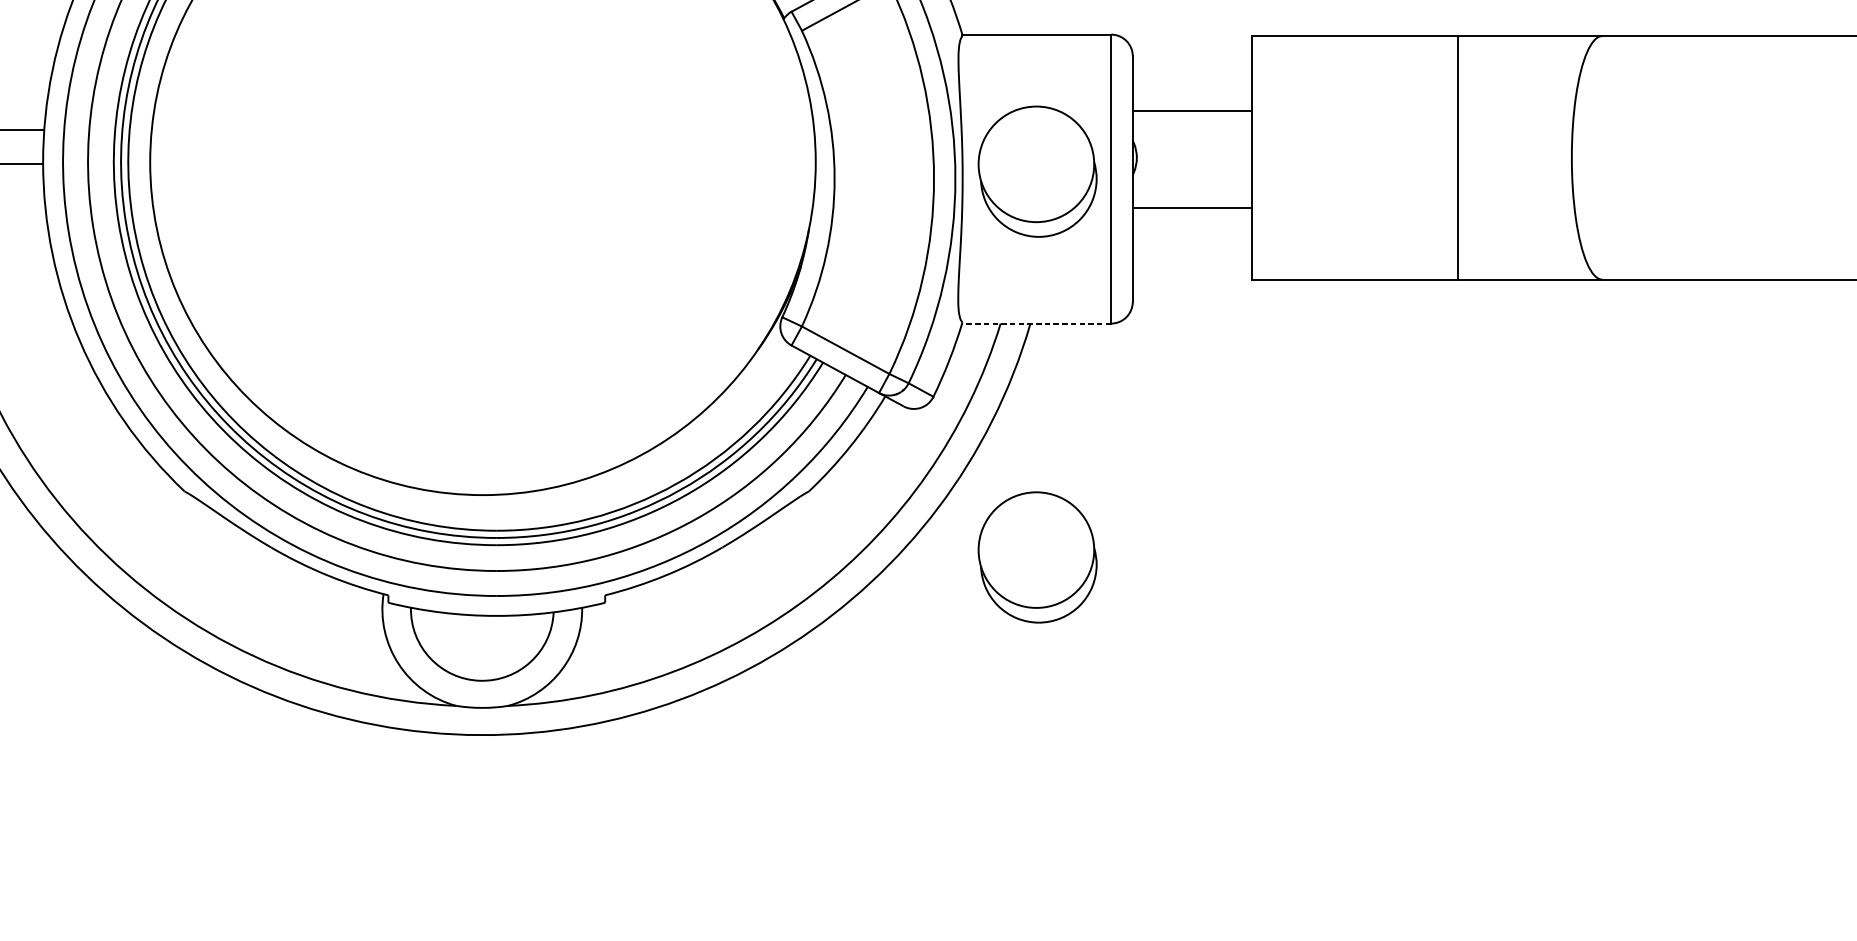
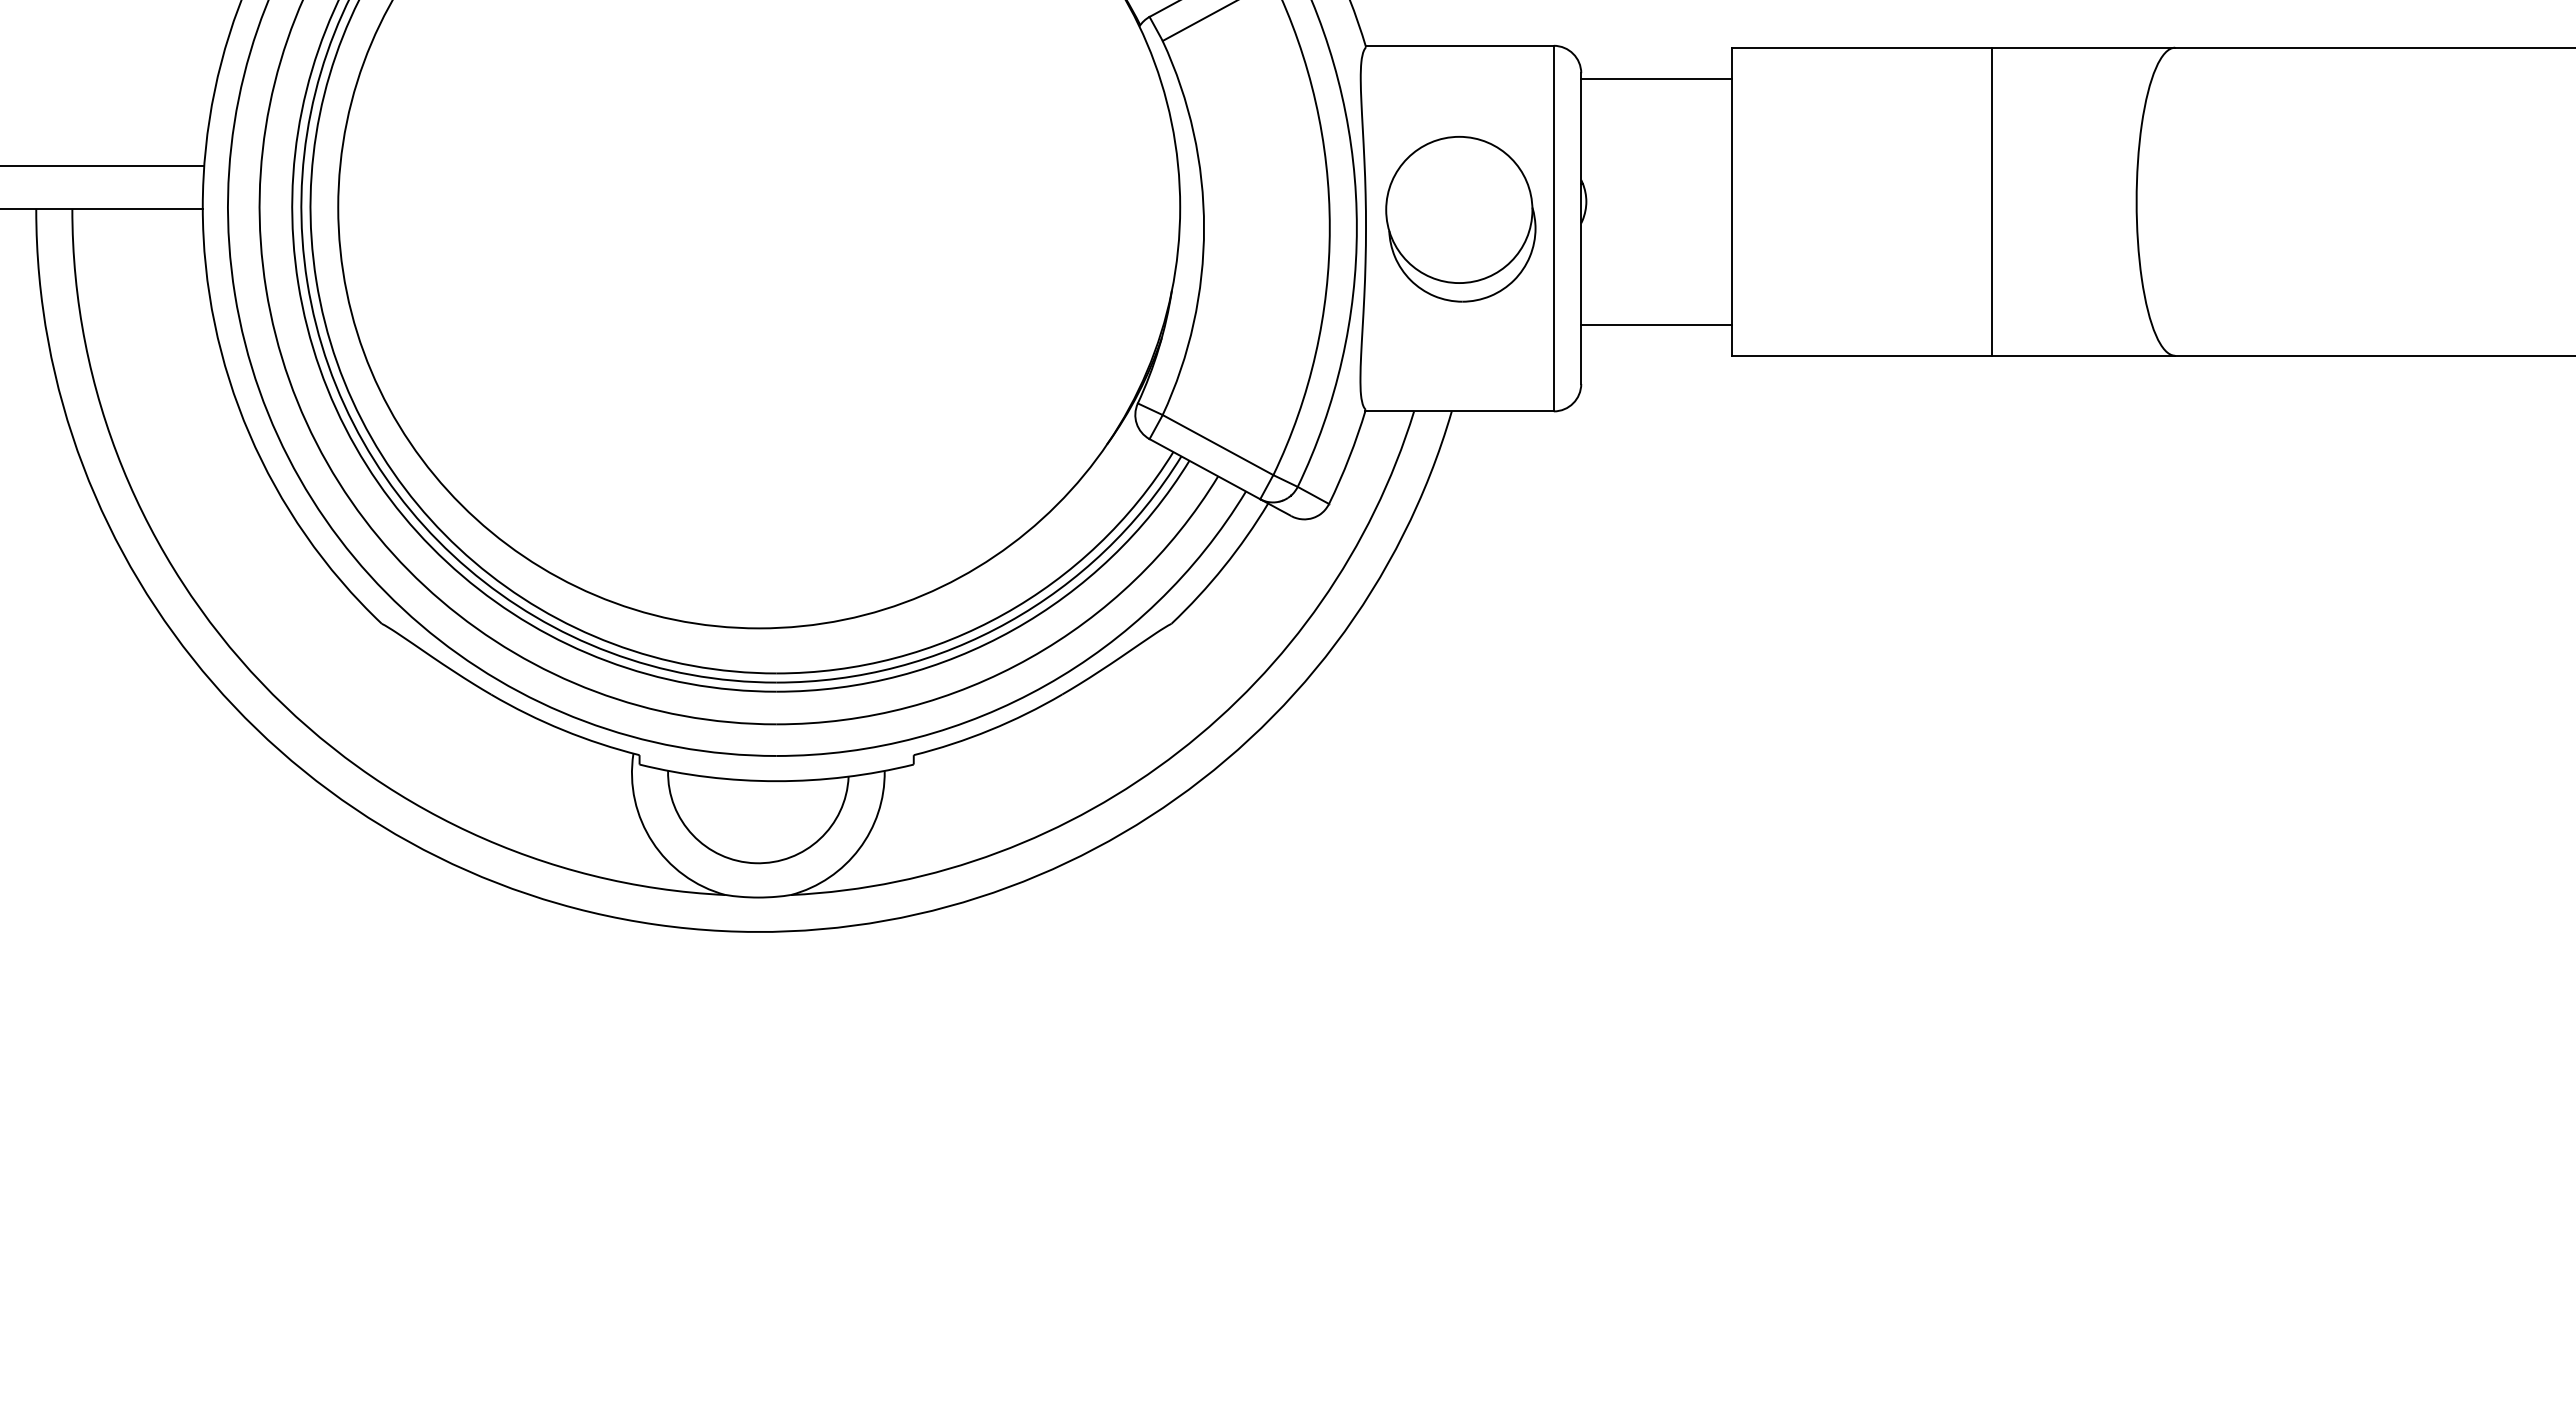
line: (1192, 111) -> (1656, 78), moved
line: (1192, 208) -> (1656, 324), moved
line: (1036, 323) -> (1459, 411), dashed -> solid
part: (1037, 557) -> (1460, 707), removed

